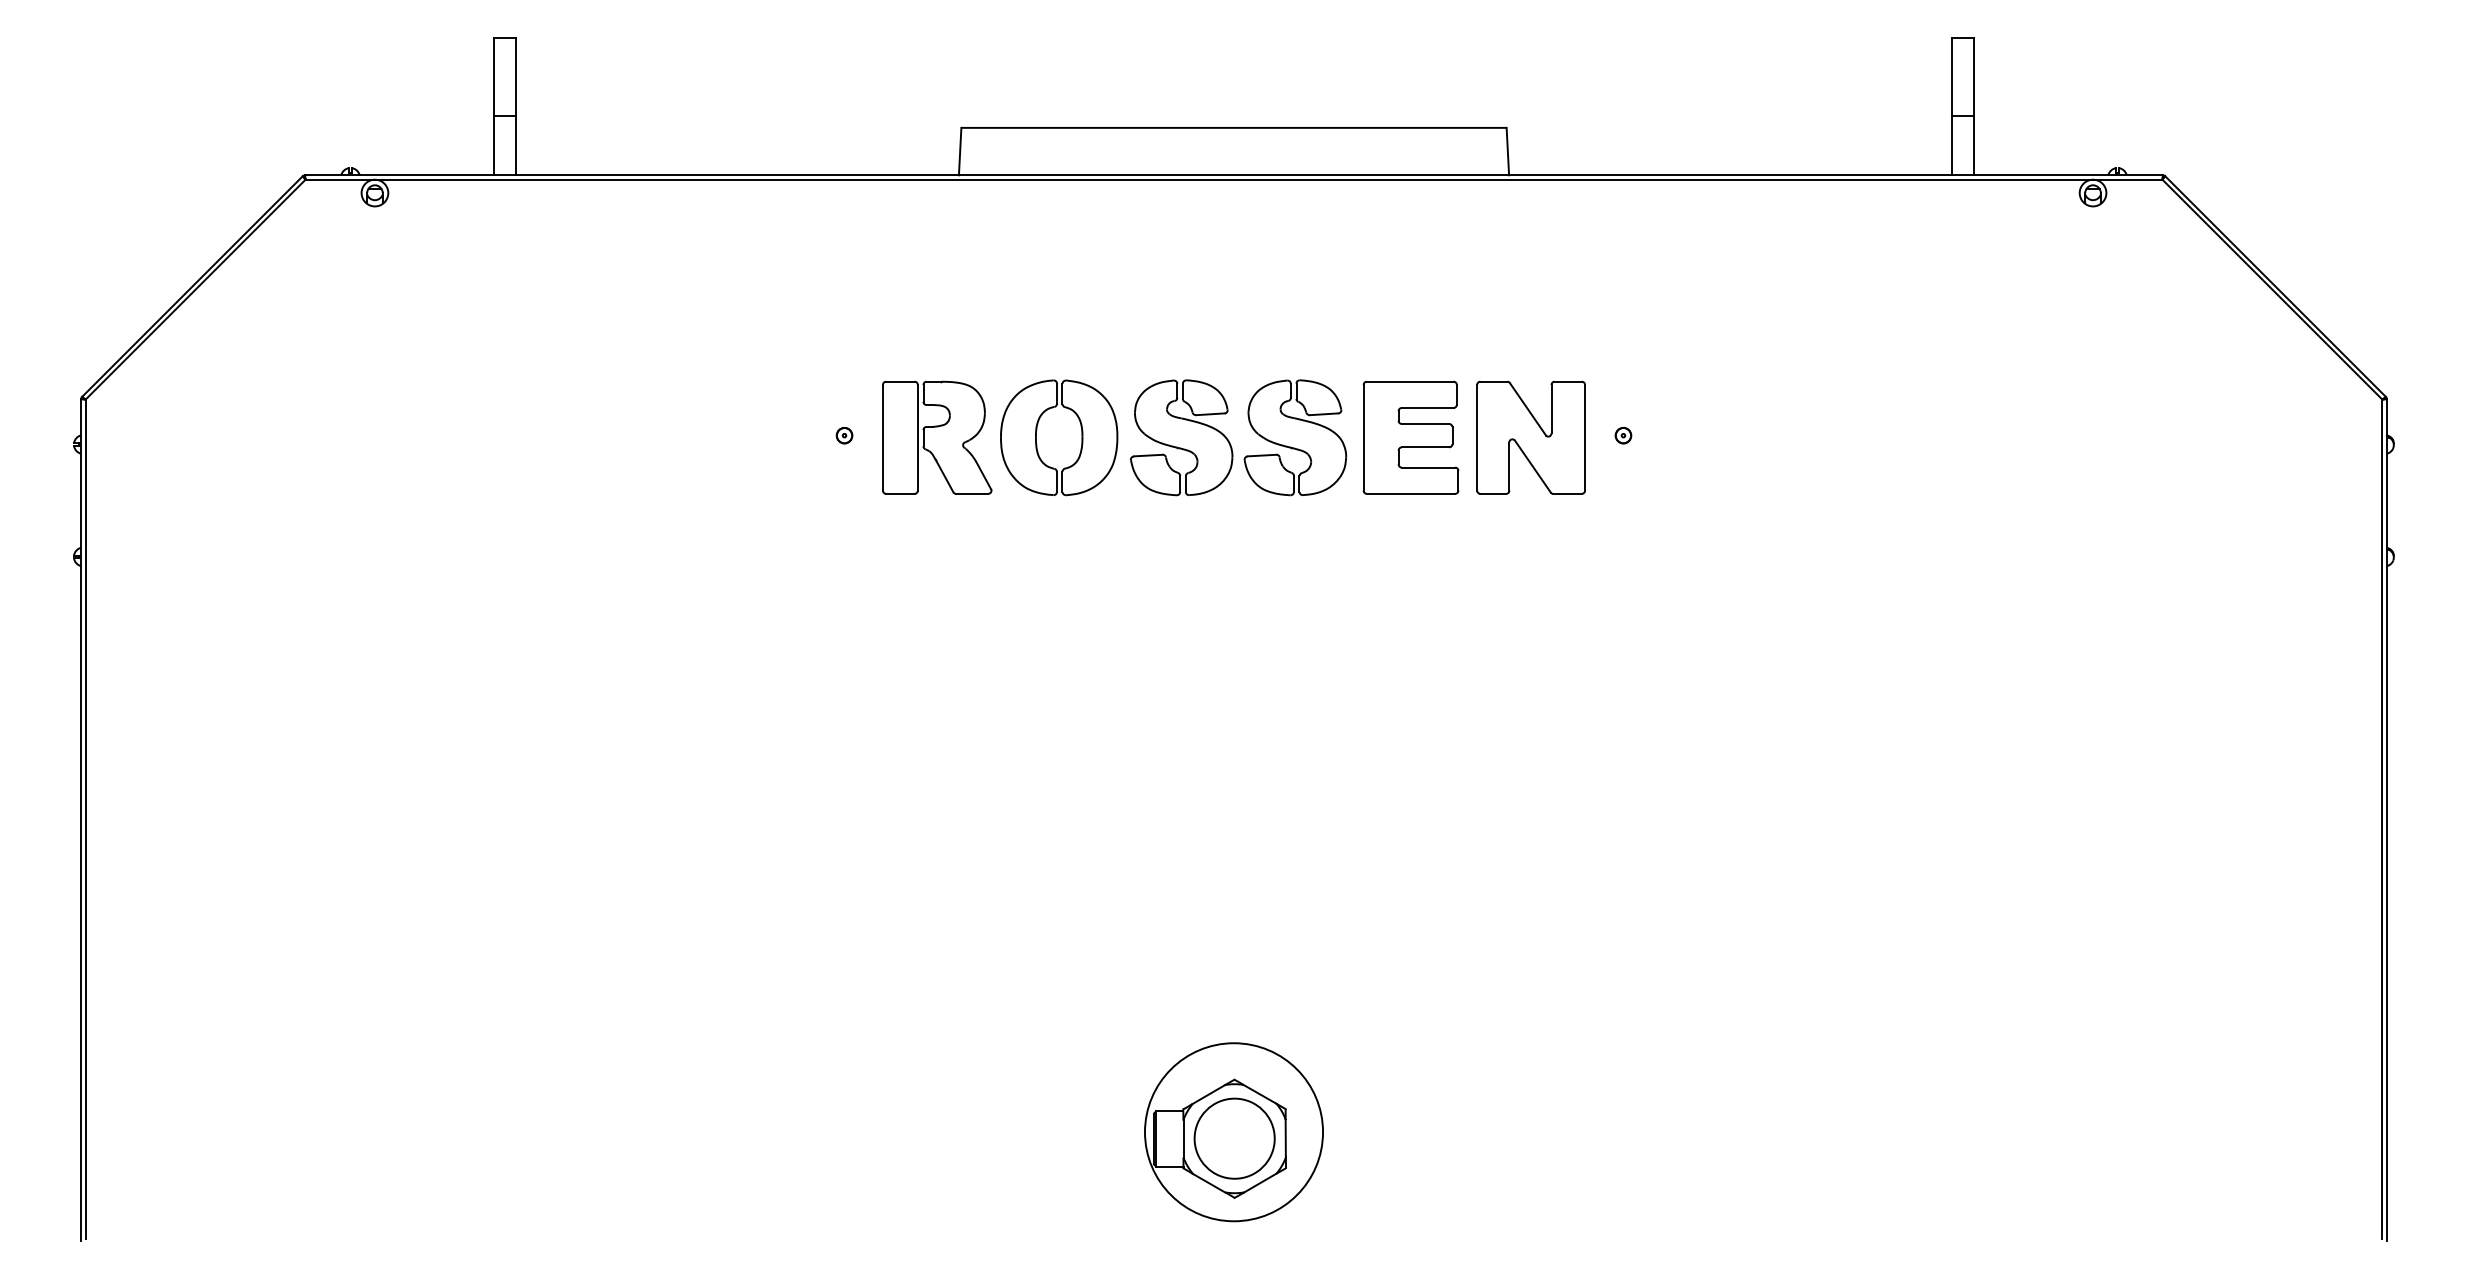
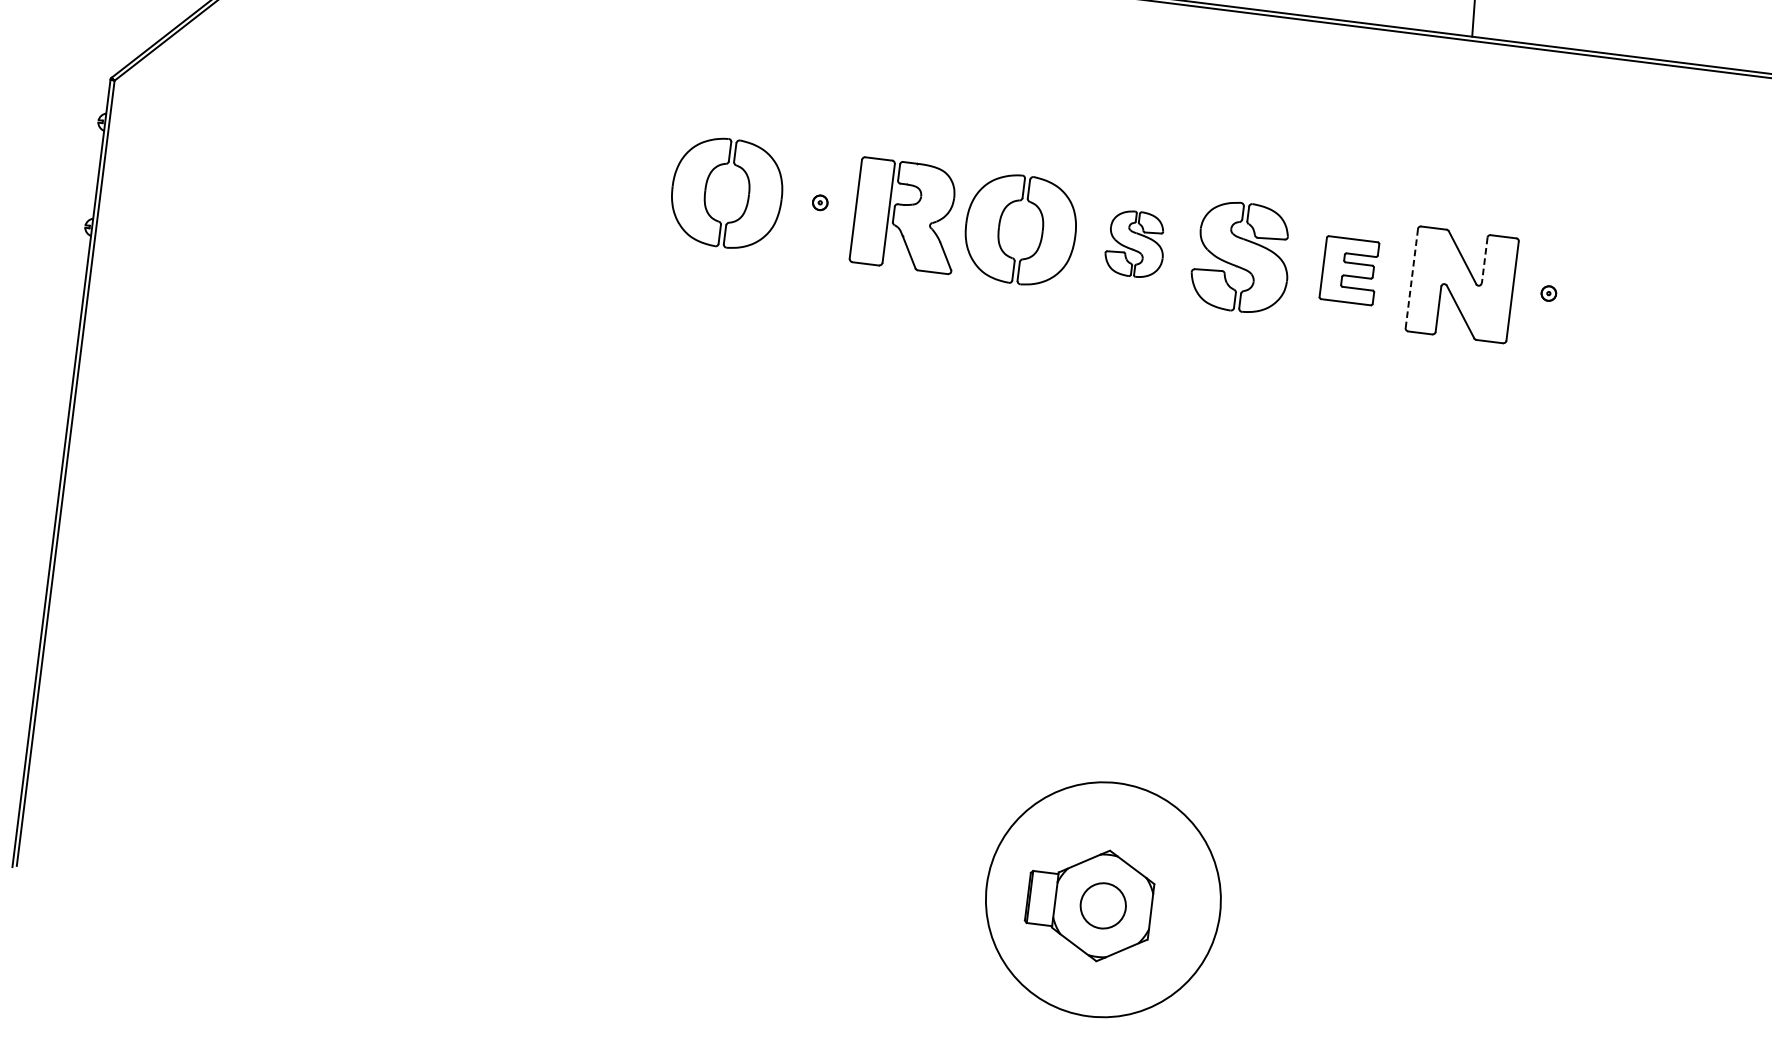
line: (1551, 409) -> (1484, 260), solid -> dashed
part: (767, 437) -> (748, 195), added
part: (1181, 437) -> (1135, 243), size x0.6
part: (1410, 437) -> (1349, 270), size x0.6
line: (1477, 437) -> (1412, 278), solid -> dashed
circle: (1233, 1132) -> (1102, 899), size x1.4
circle: (1234, 1138) -> (1103, 905), size x0.6

